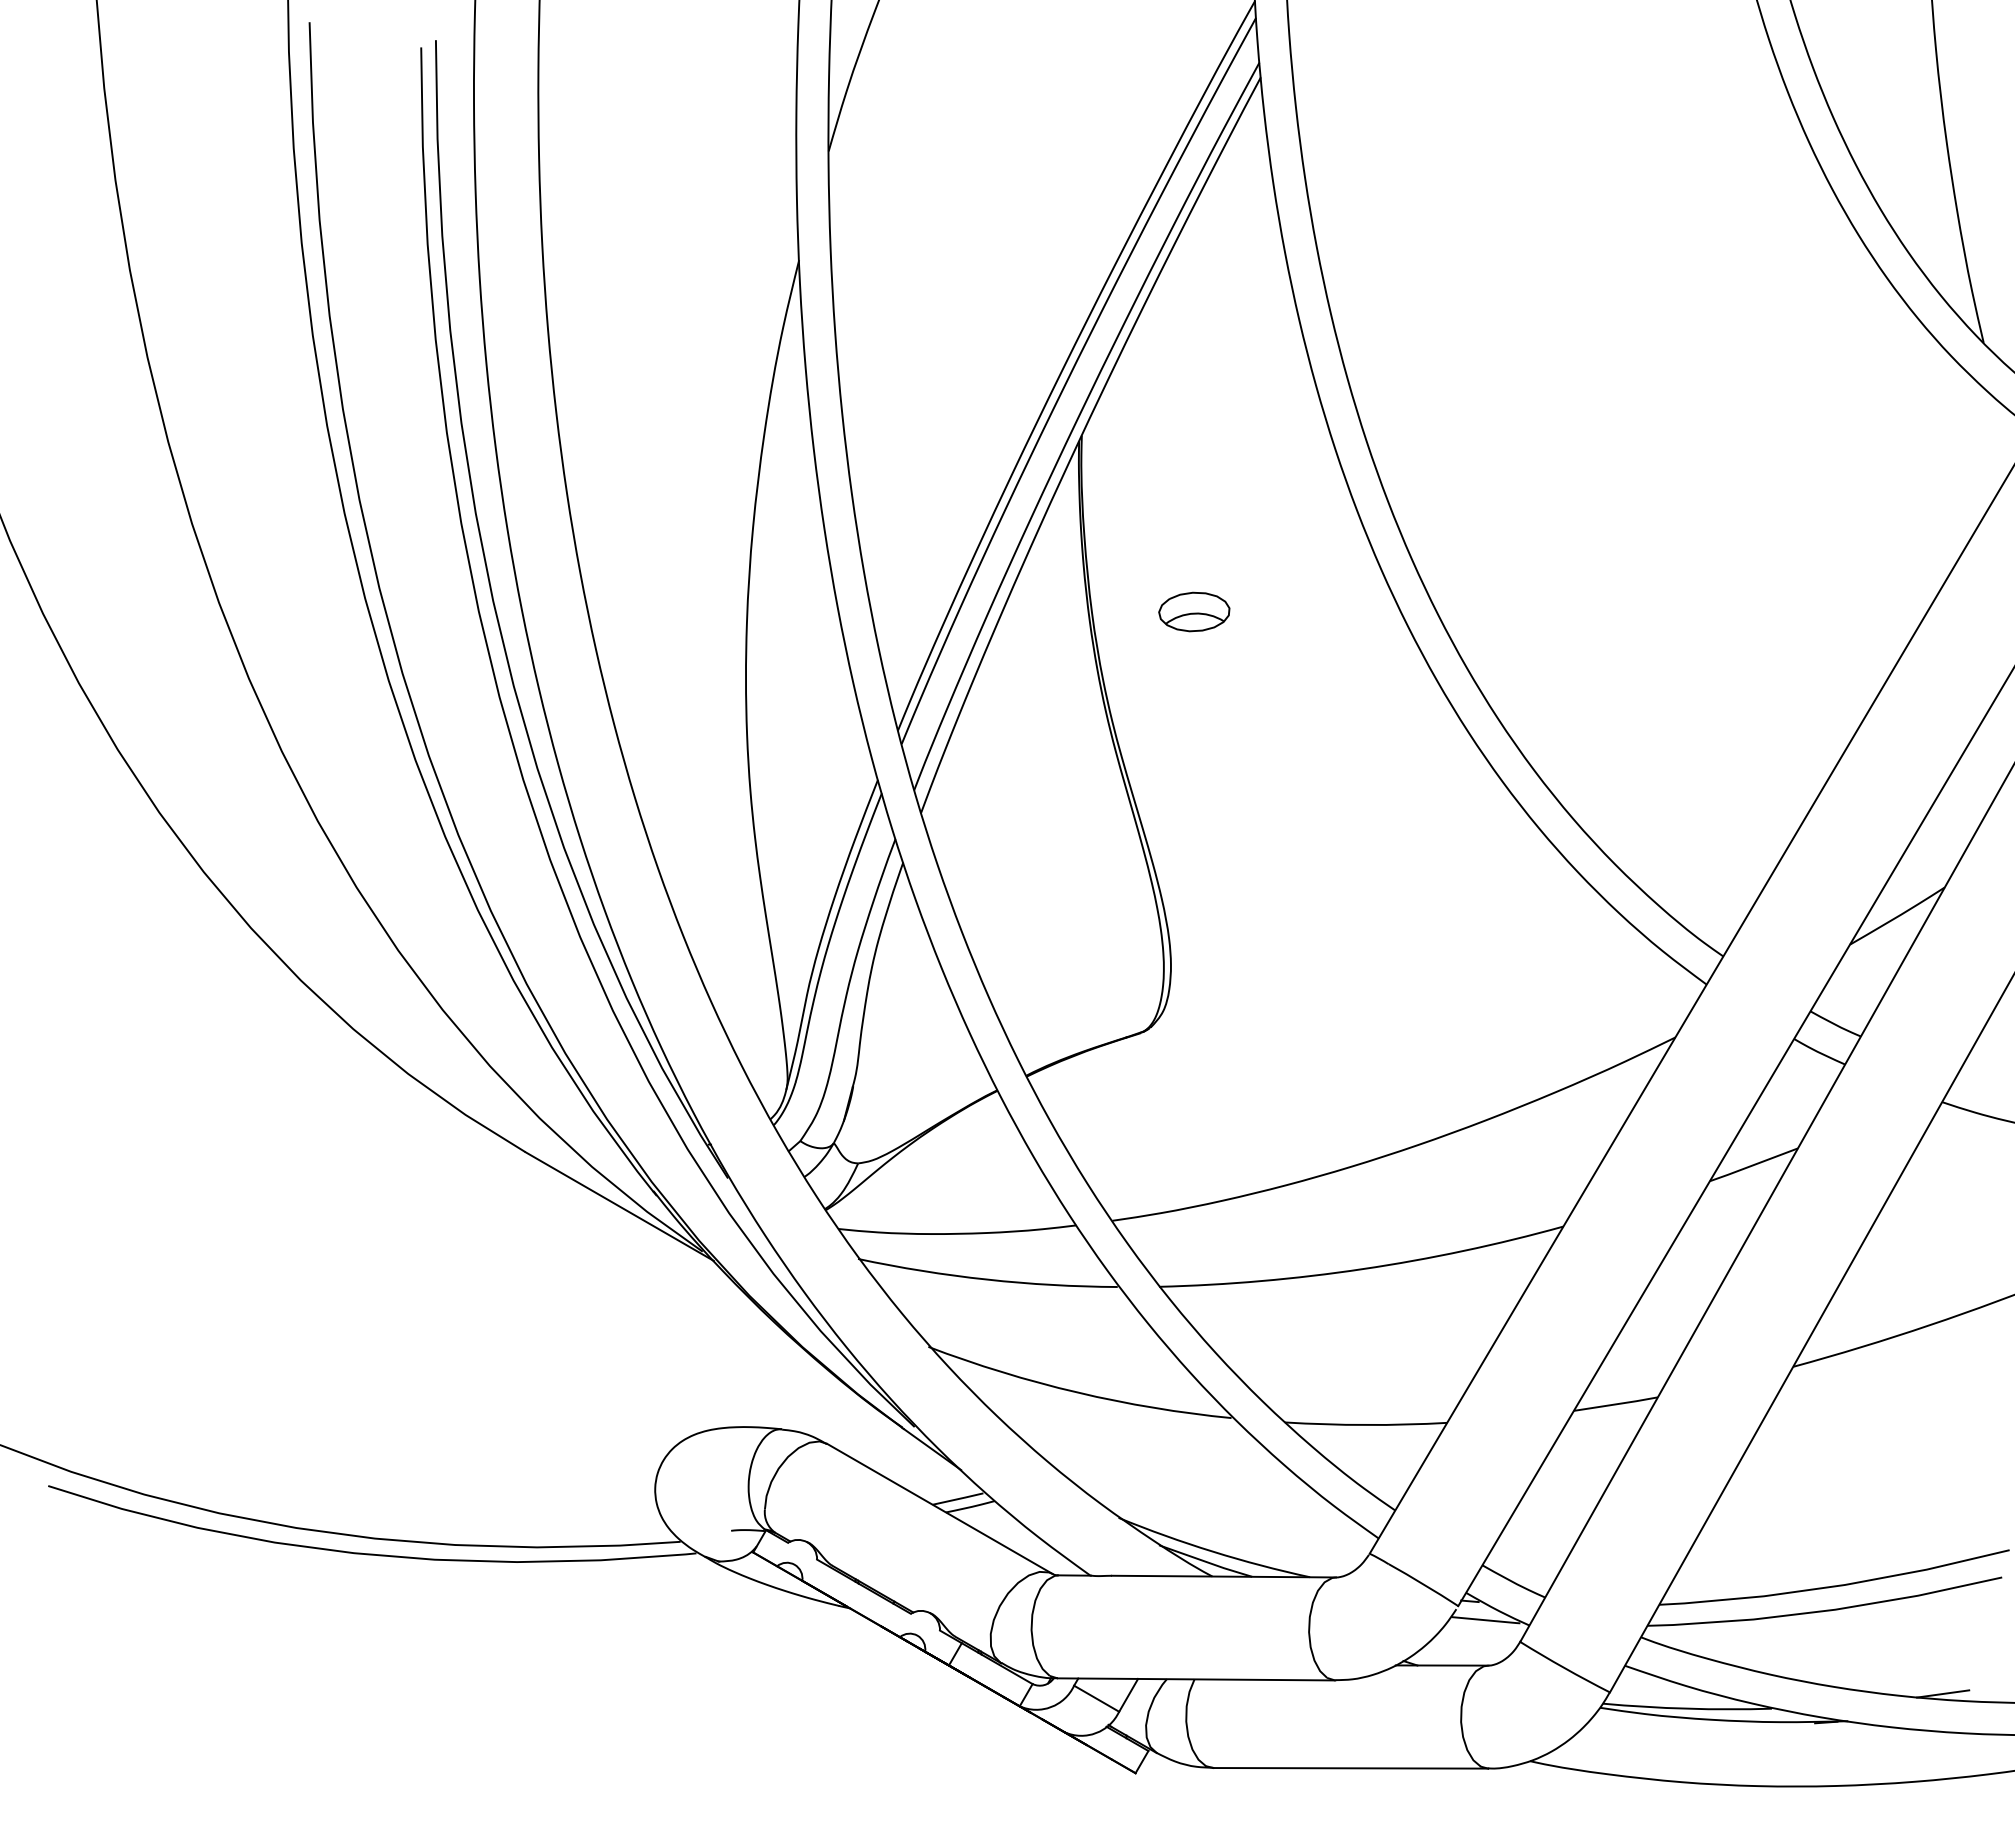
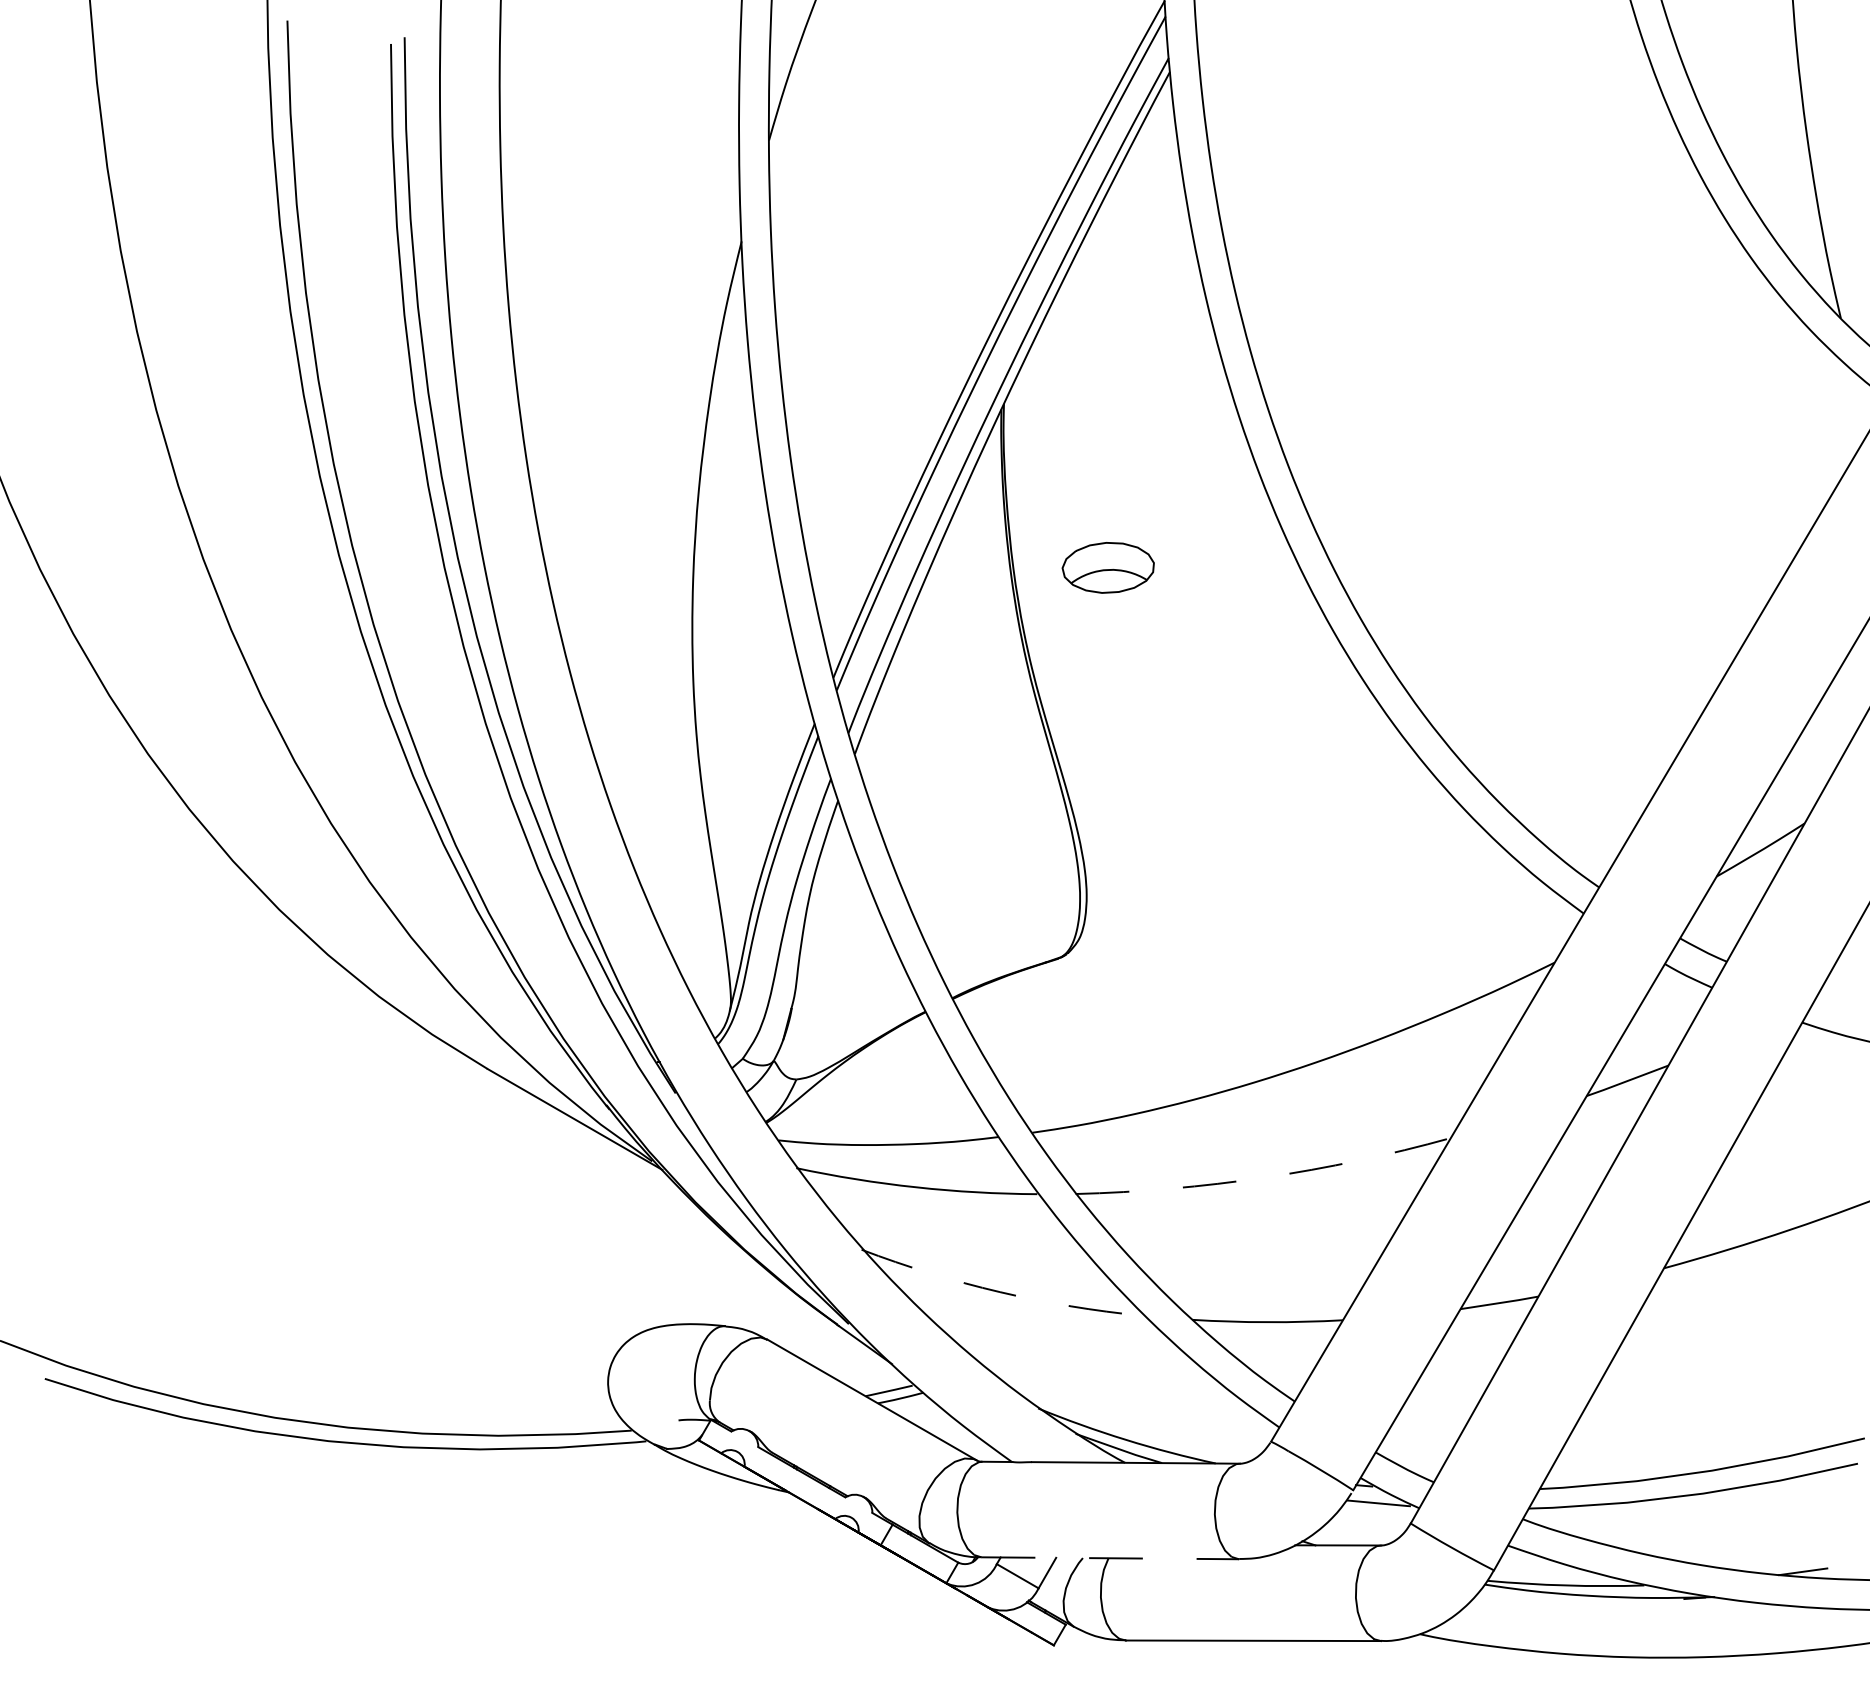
part: (1194, 611) -> (1108, 567), size x1.4
arc: (1363, 1269) -> (1265, 1177), solid -> dashed
arc: (1077, 1392) -> (999, 1292), solid -> dashed
line: (1196, 1679) -> (1110, 1558), solid -> dashed

